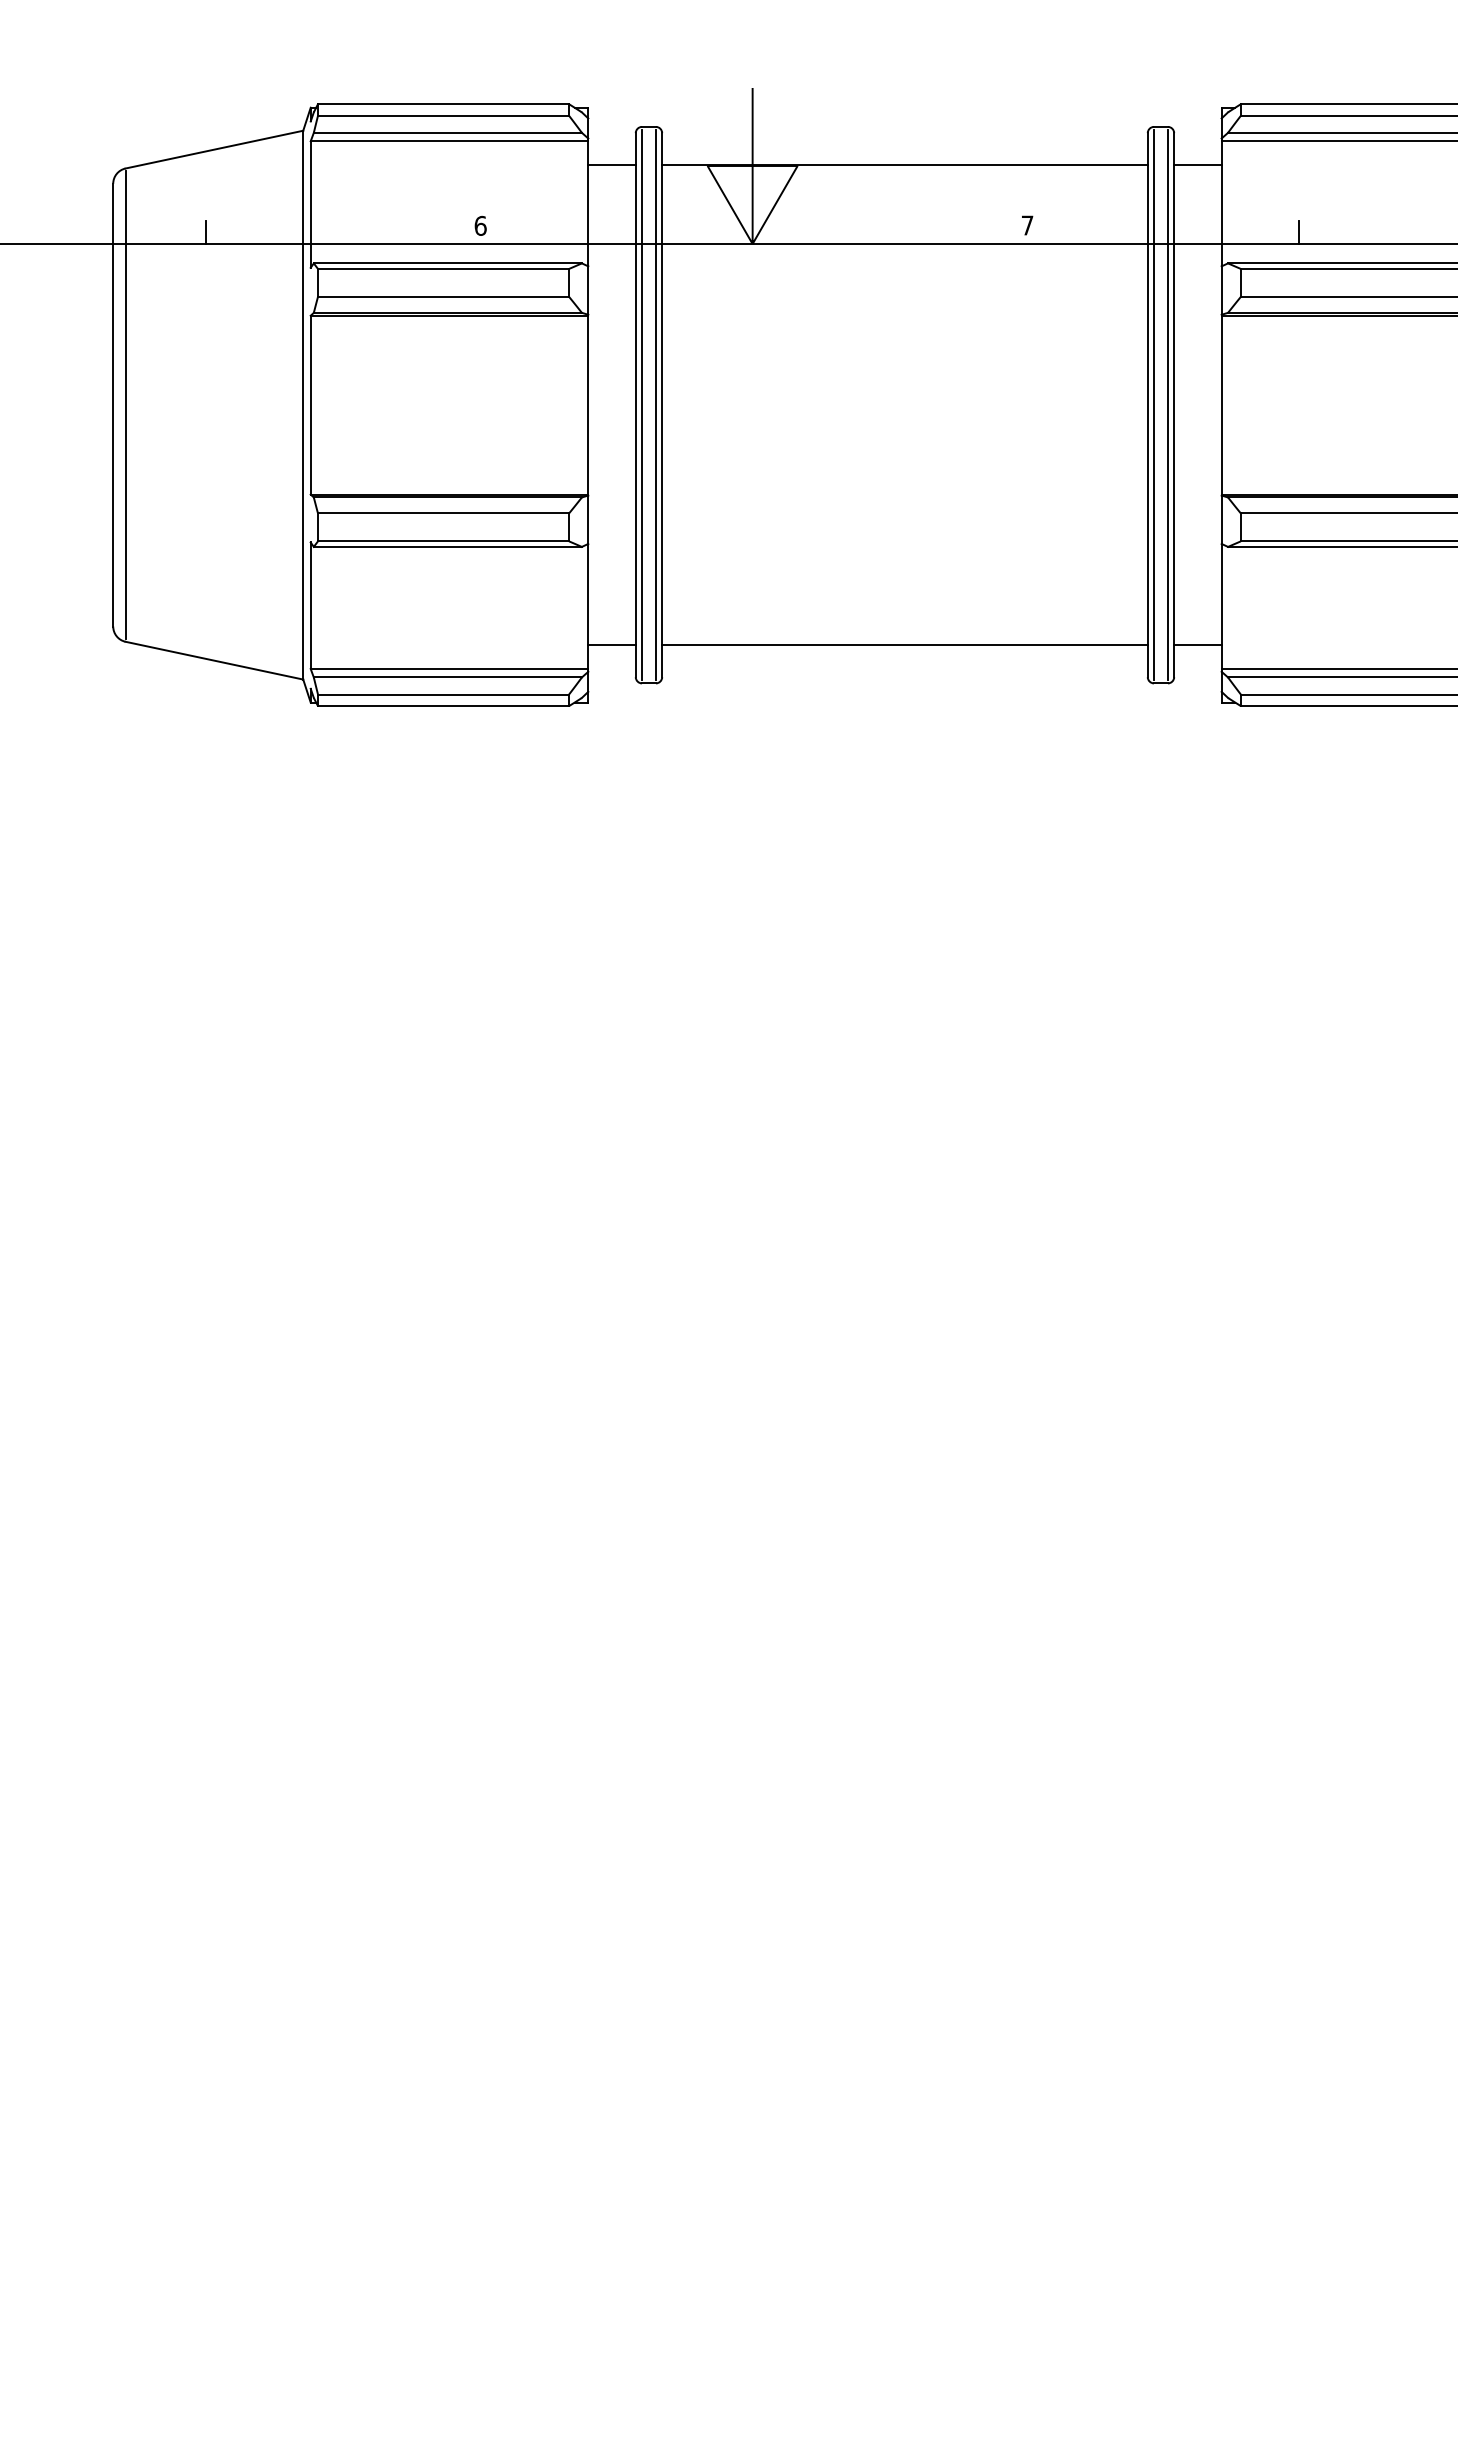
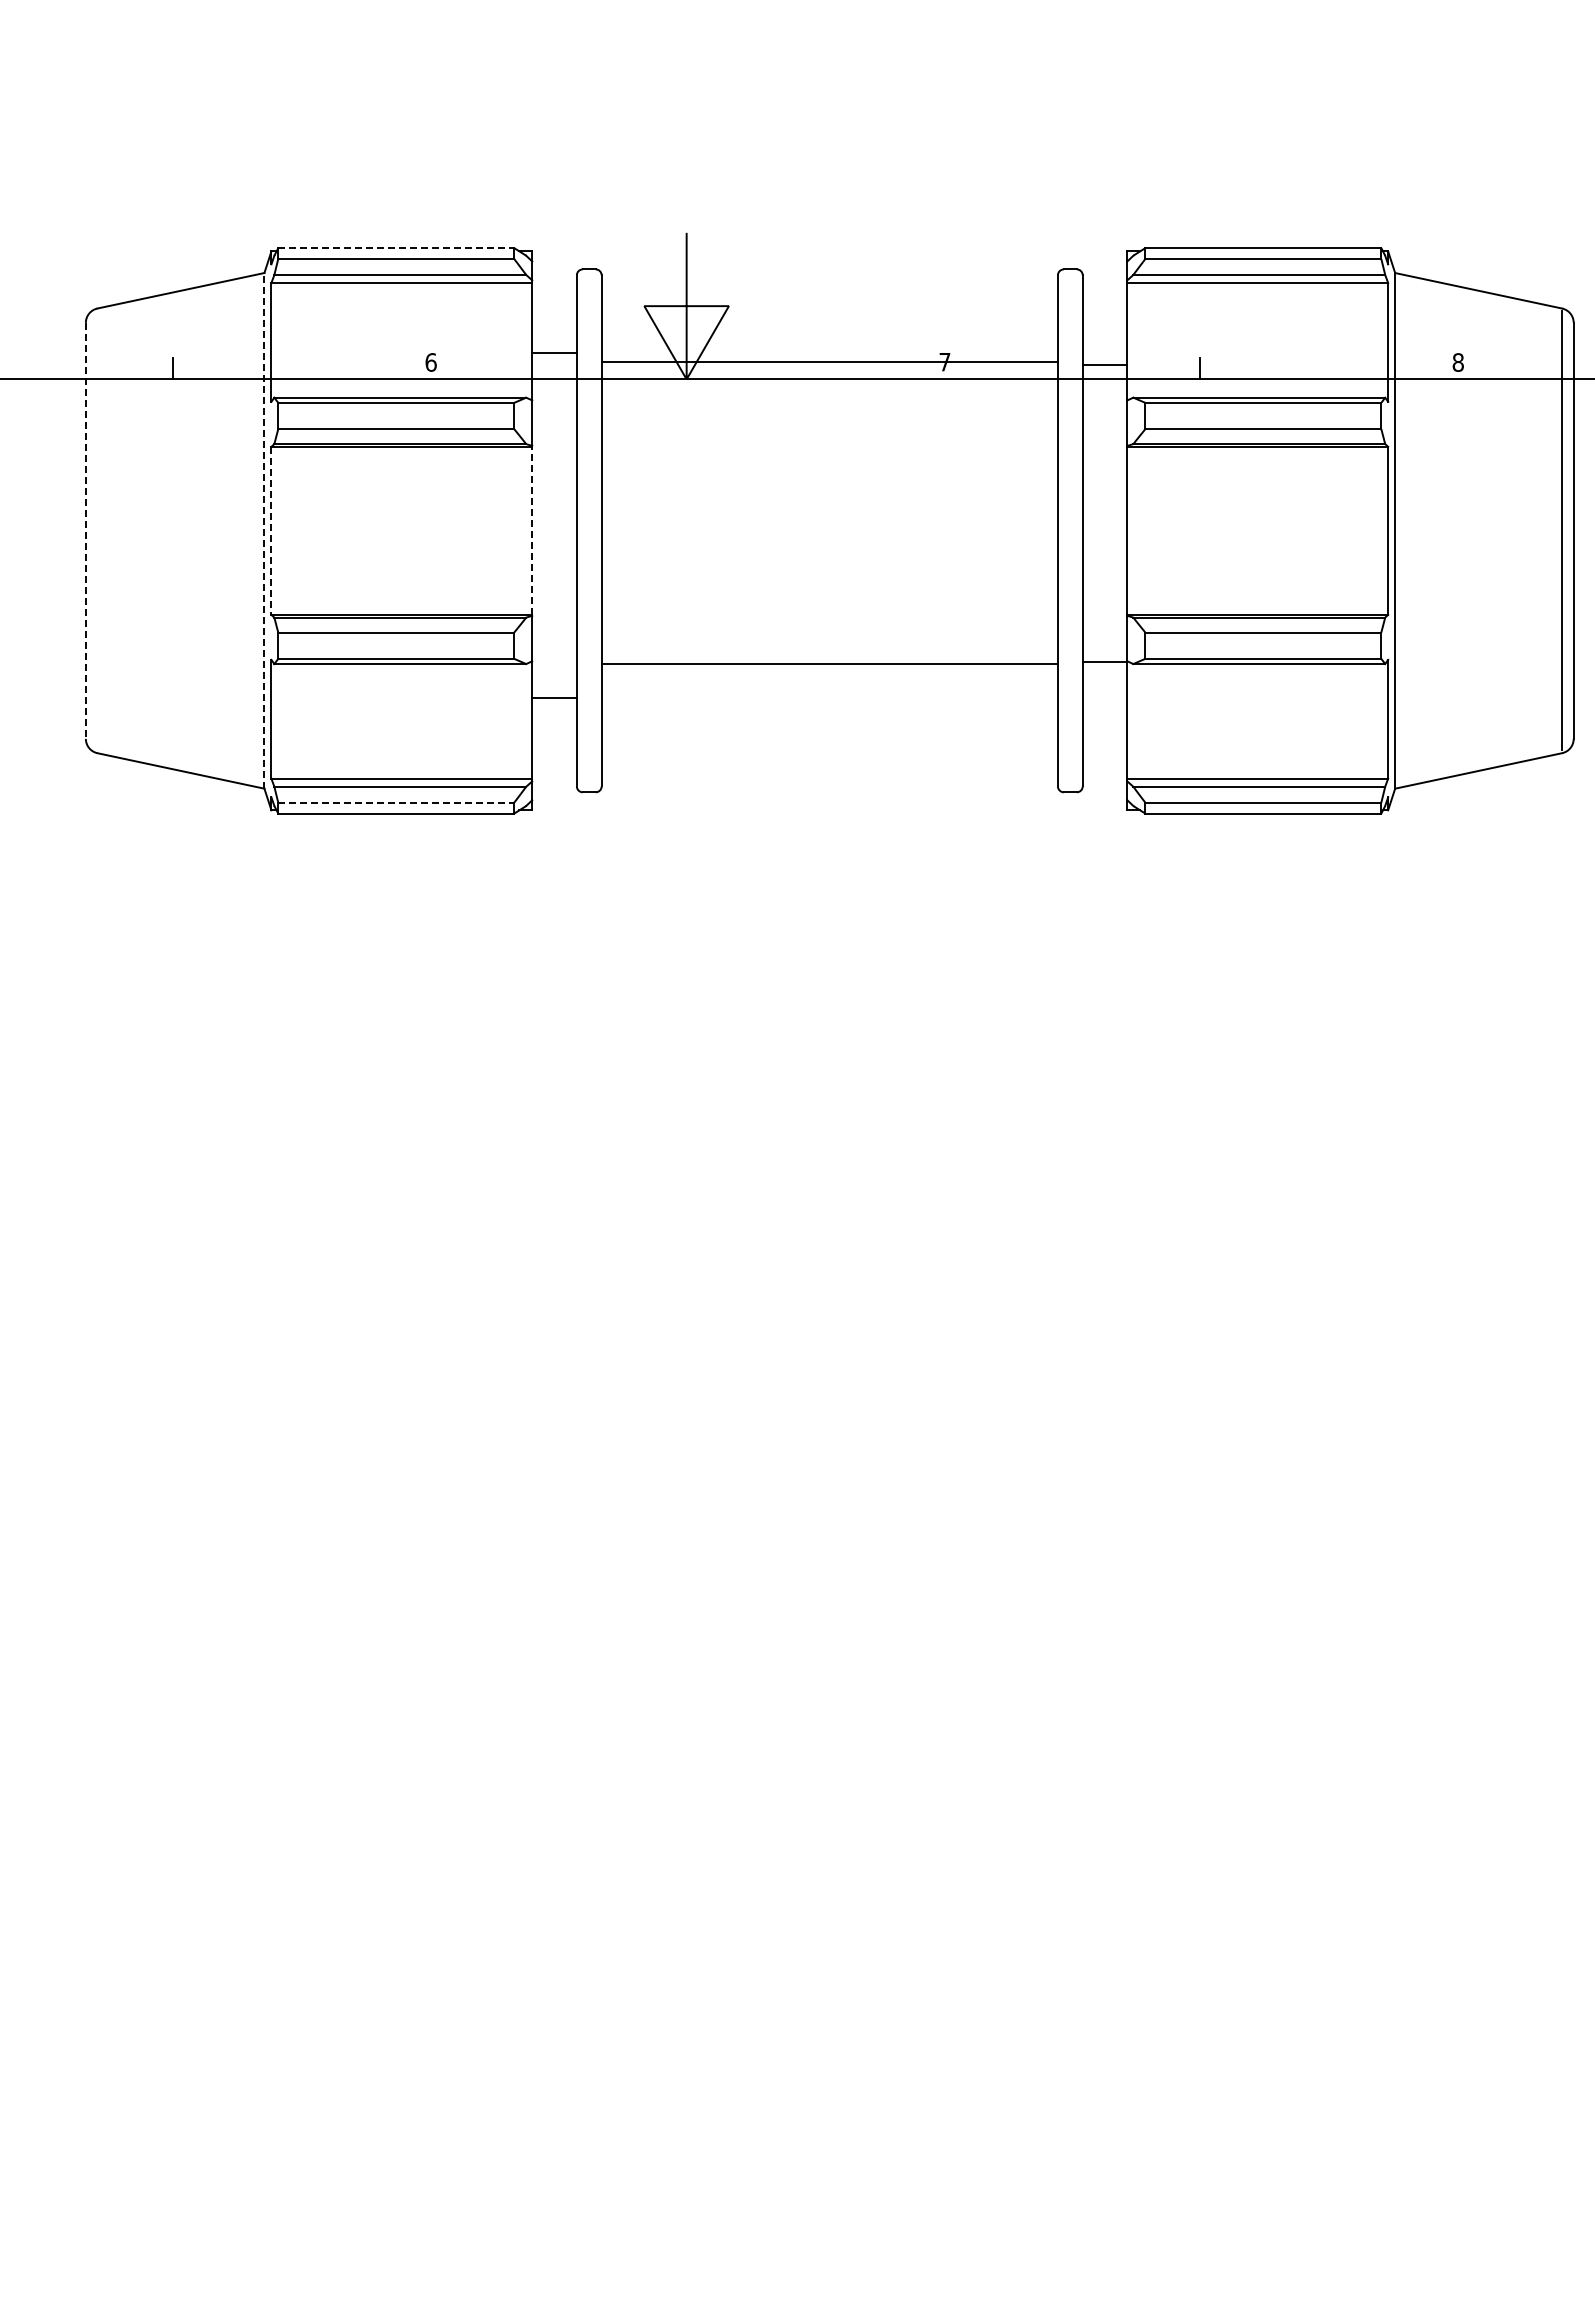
line: (443, 104) -> (396, 248), solid -> dashed
line: (611, 165) -> (554, 353), moved
line: (904, 165) -> (829, 362), moved
line: (1197, 165) -> (1104, 365), moved
line: (125, 404) -> (97, 530), removed
line: (303, 404) -> (264, 530), solid -> dashed
line: (588, 404) -> (532, 530), solid -> dashed
line: (641, 404) -> (582, 530), removed
line: (655, 404) -> (595, 530), removed
line: (1153, 404) -> (1063, 530), removed
line: (1167, 404) -> (1076, 530), removed
line: (112, 405) -> (85, 531), solid -> dashed
line: (310, 405) -> (271, 531), solid -> dashed
line: (611, 645) -> (554, 698), moved
line: (904, 645) -> (829, 664), moved
line: (1197, 645) -> (1104, 662), moved
line: (443, 694) -> (396, 802), solid -> dashed

